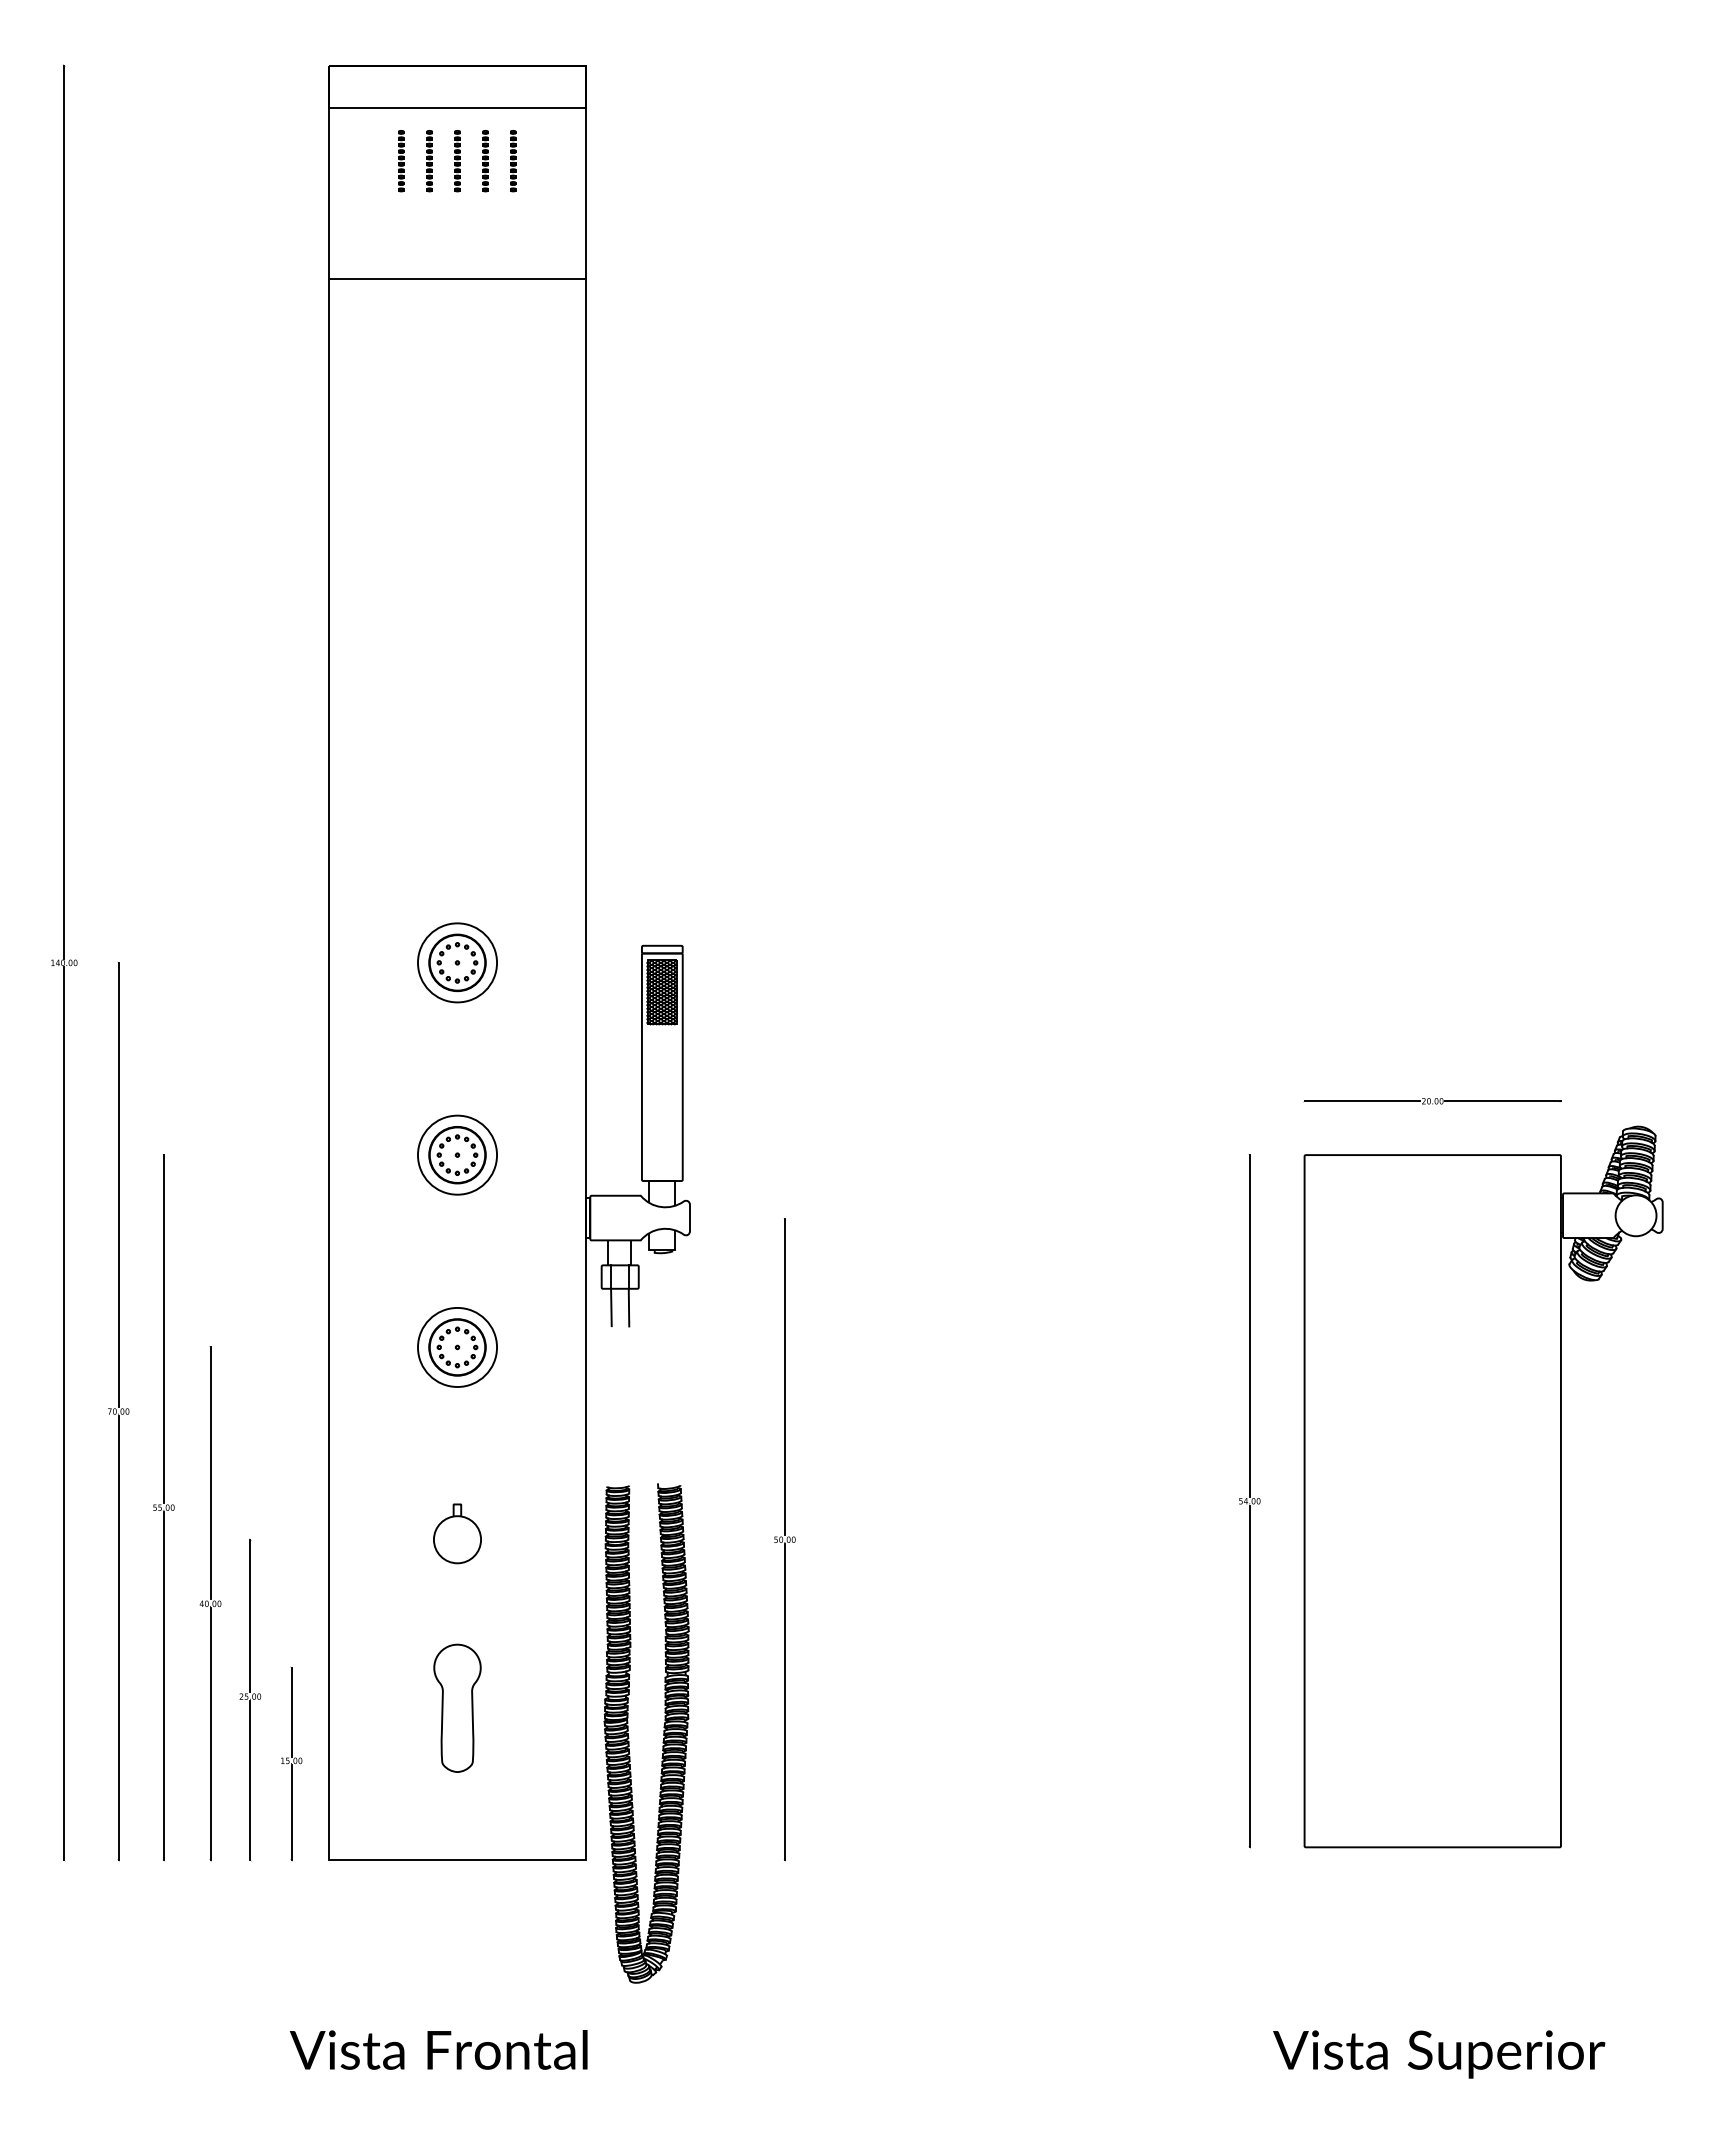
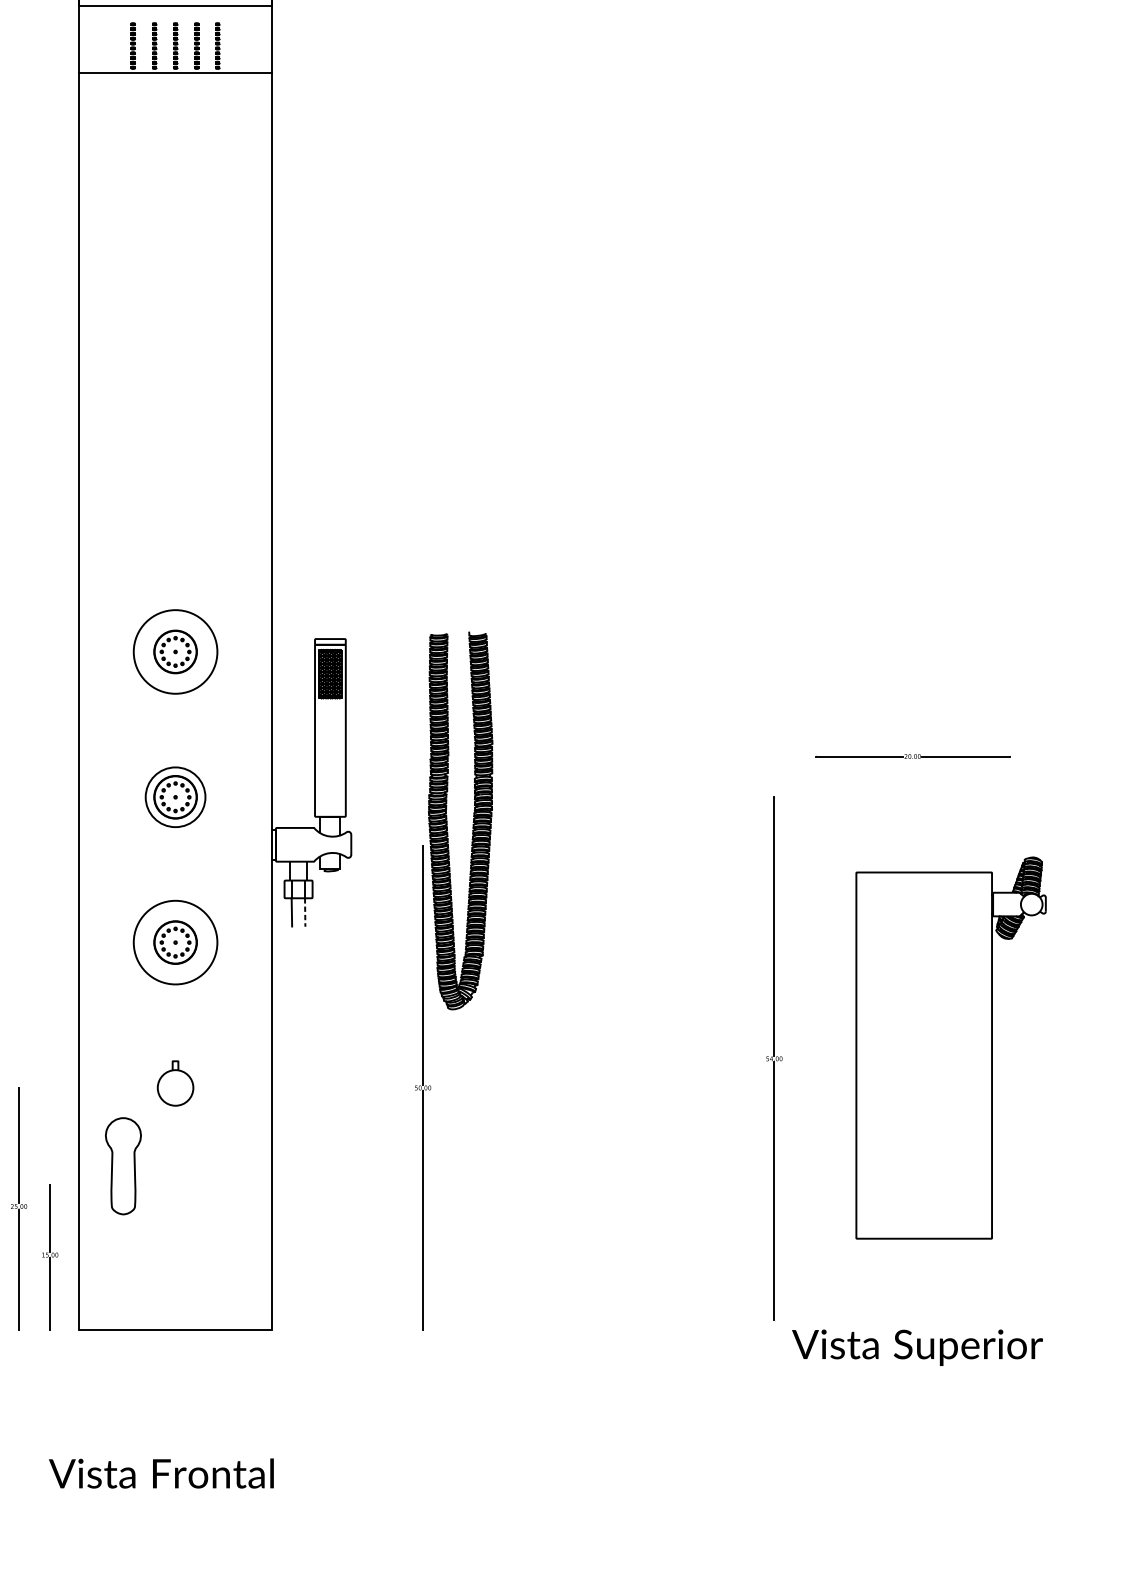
line: (457, 279) -> (175, 72), moved
circle: (457, 962) -> (175, 651), size x1.4
line: (629, 1307) -> (305, 912), solid -> dashed
circle: (457, 1346) -> (175, 941), size x1.4
part: (1483, 1486) -> (951, 1047), size x0.7
part: (457, 1707) -> (123, 1165), moved
part: (663, 1733) -> (473, 820), moved
text: (1439, 2054) -> (917, 1347), moved

